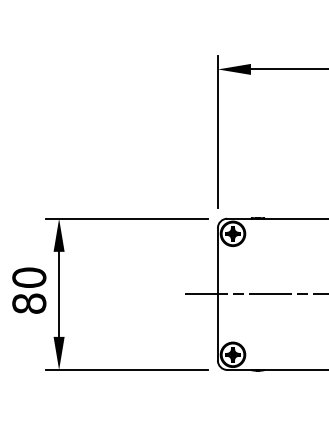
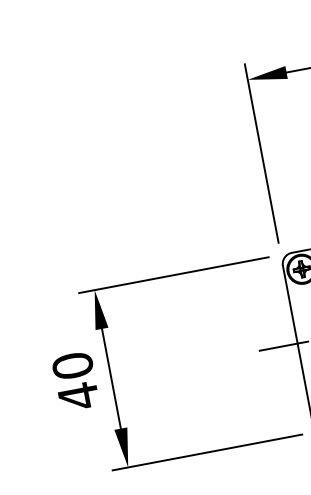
text: (29, 303) -> (78, 396), 80 -> 40

